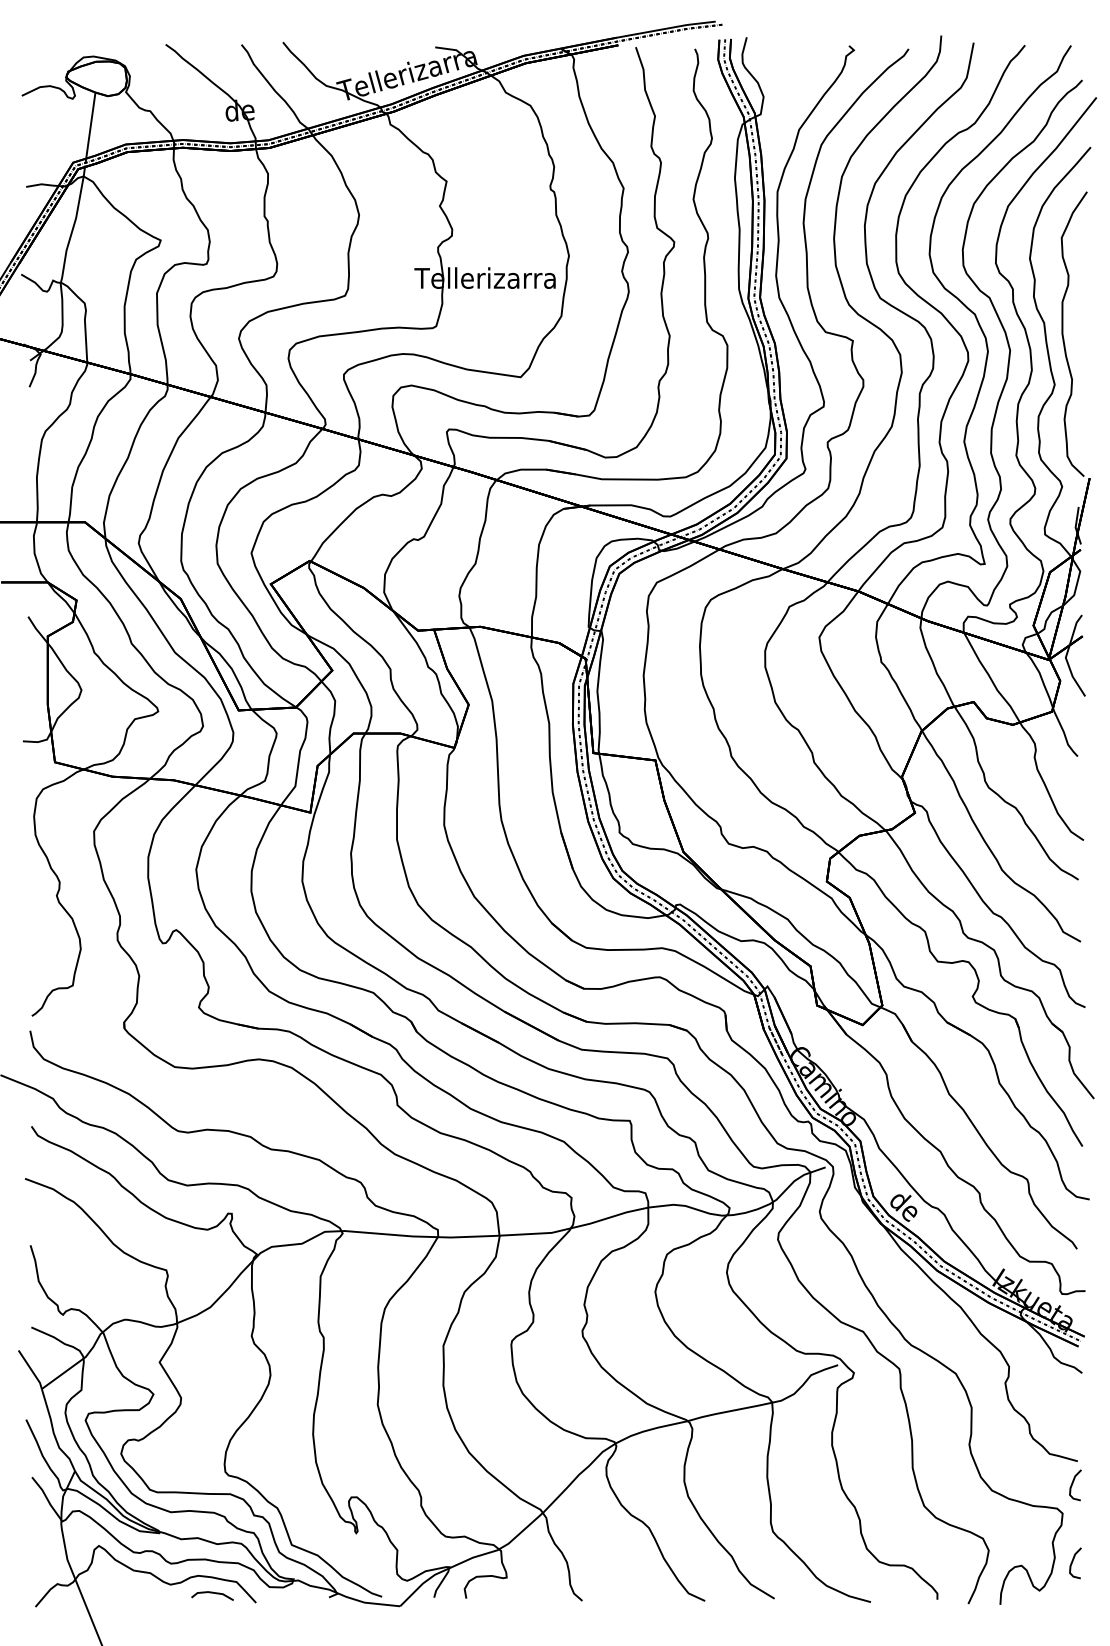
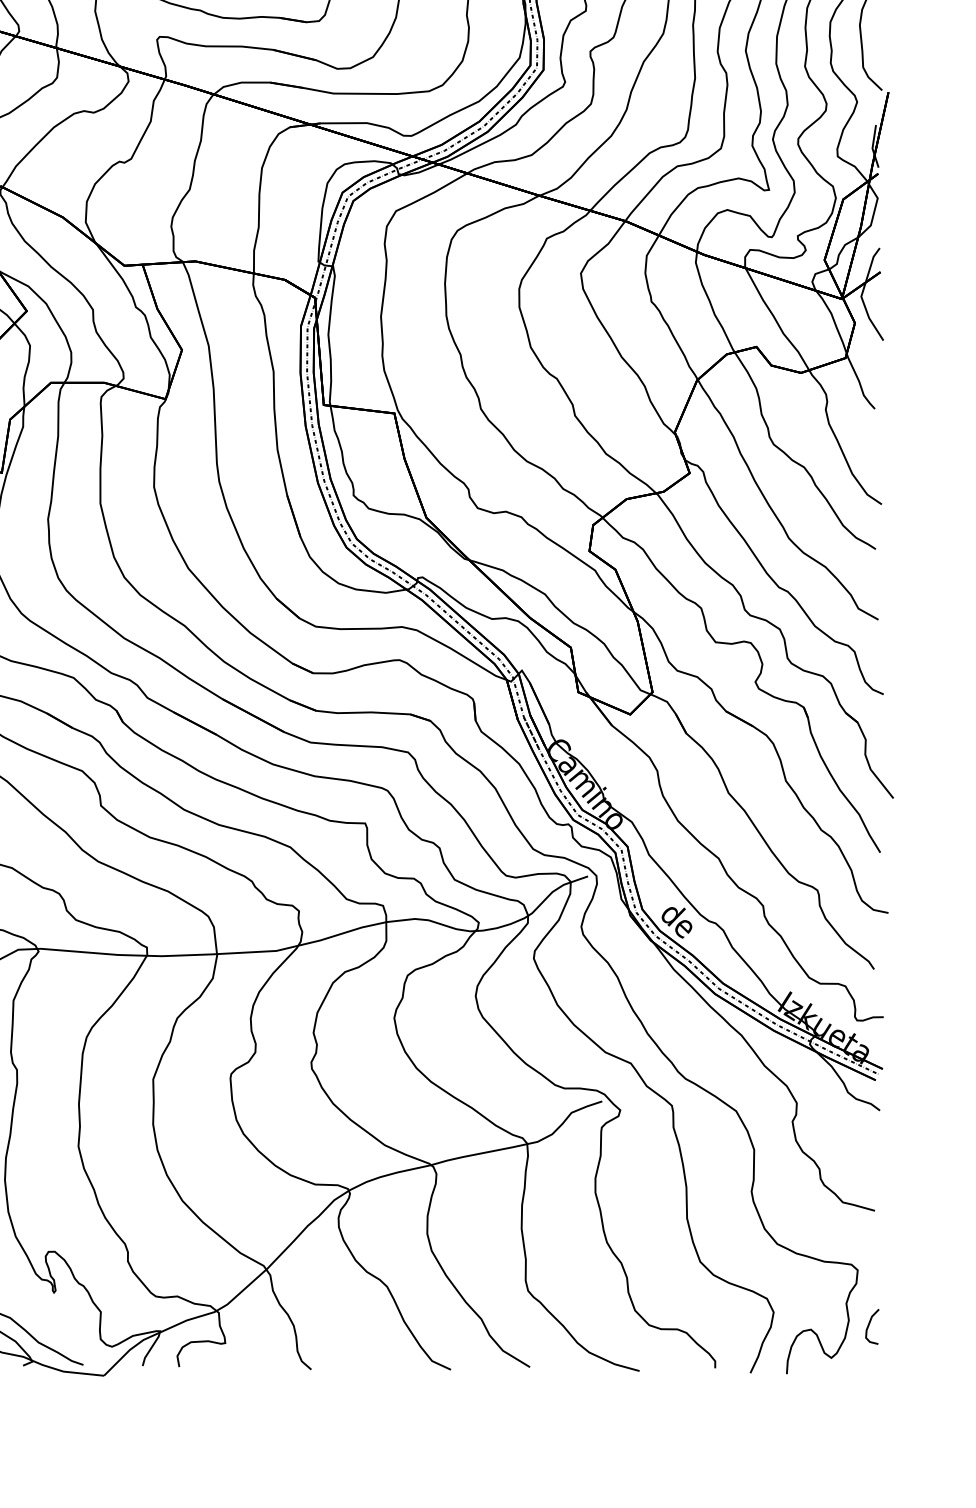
curve: (1073, 1483) -> (870, 1236), removed

